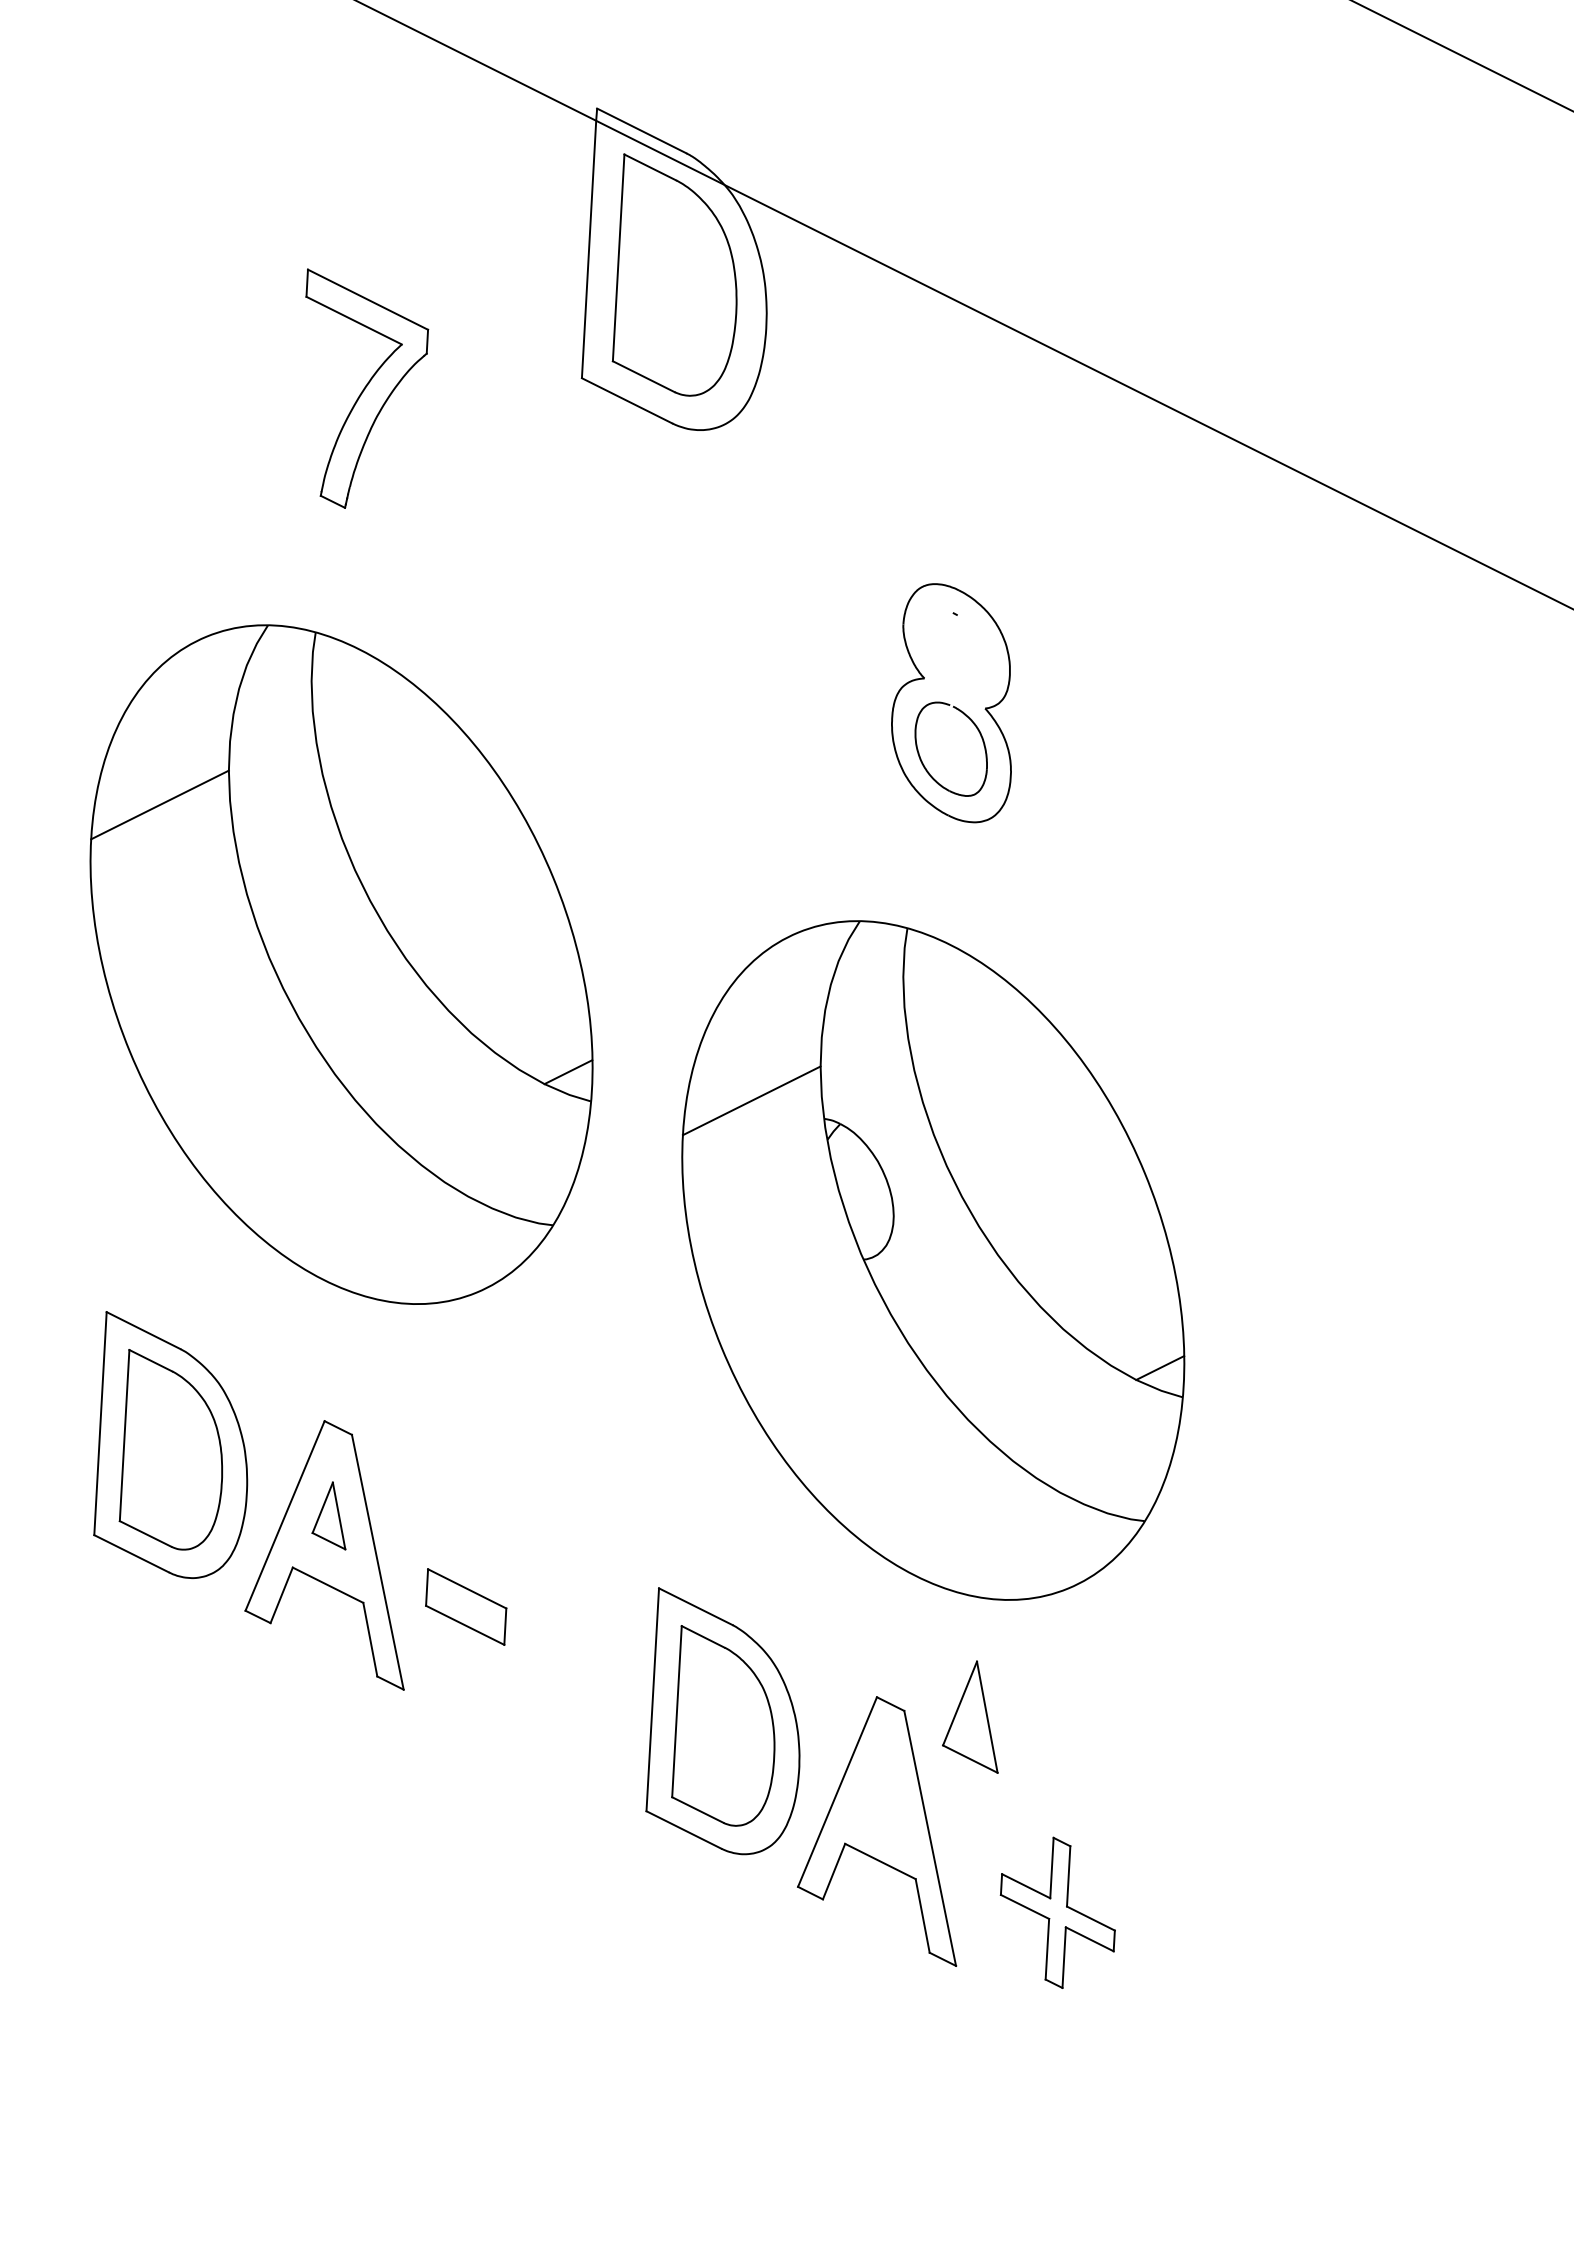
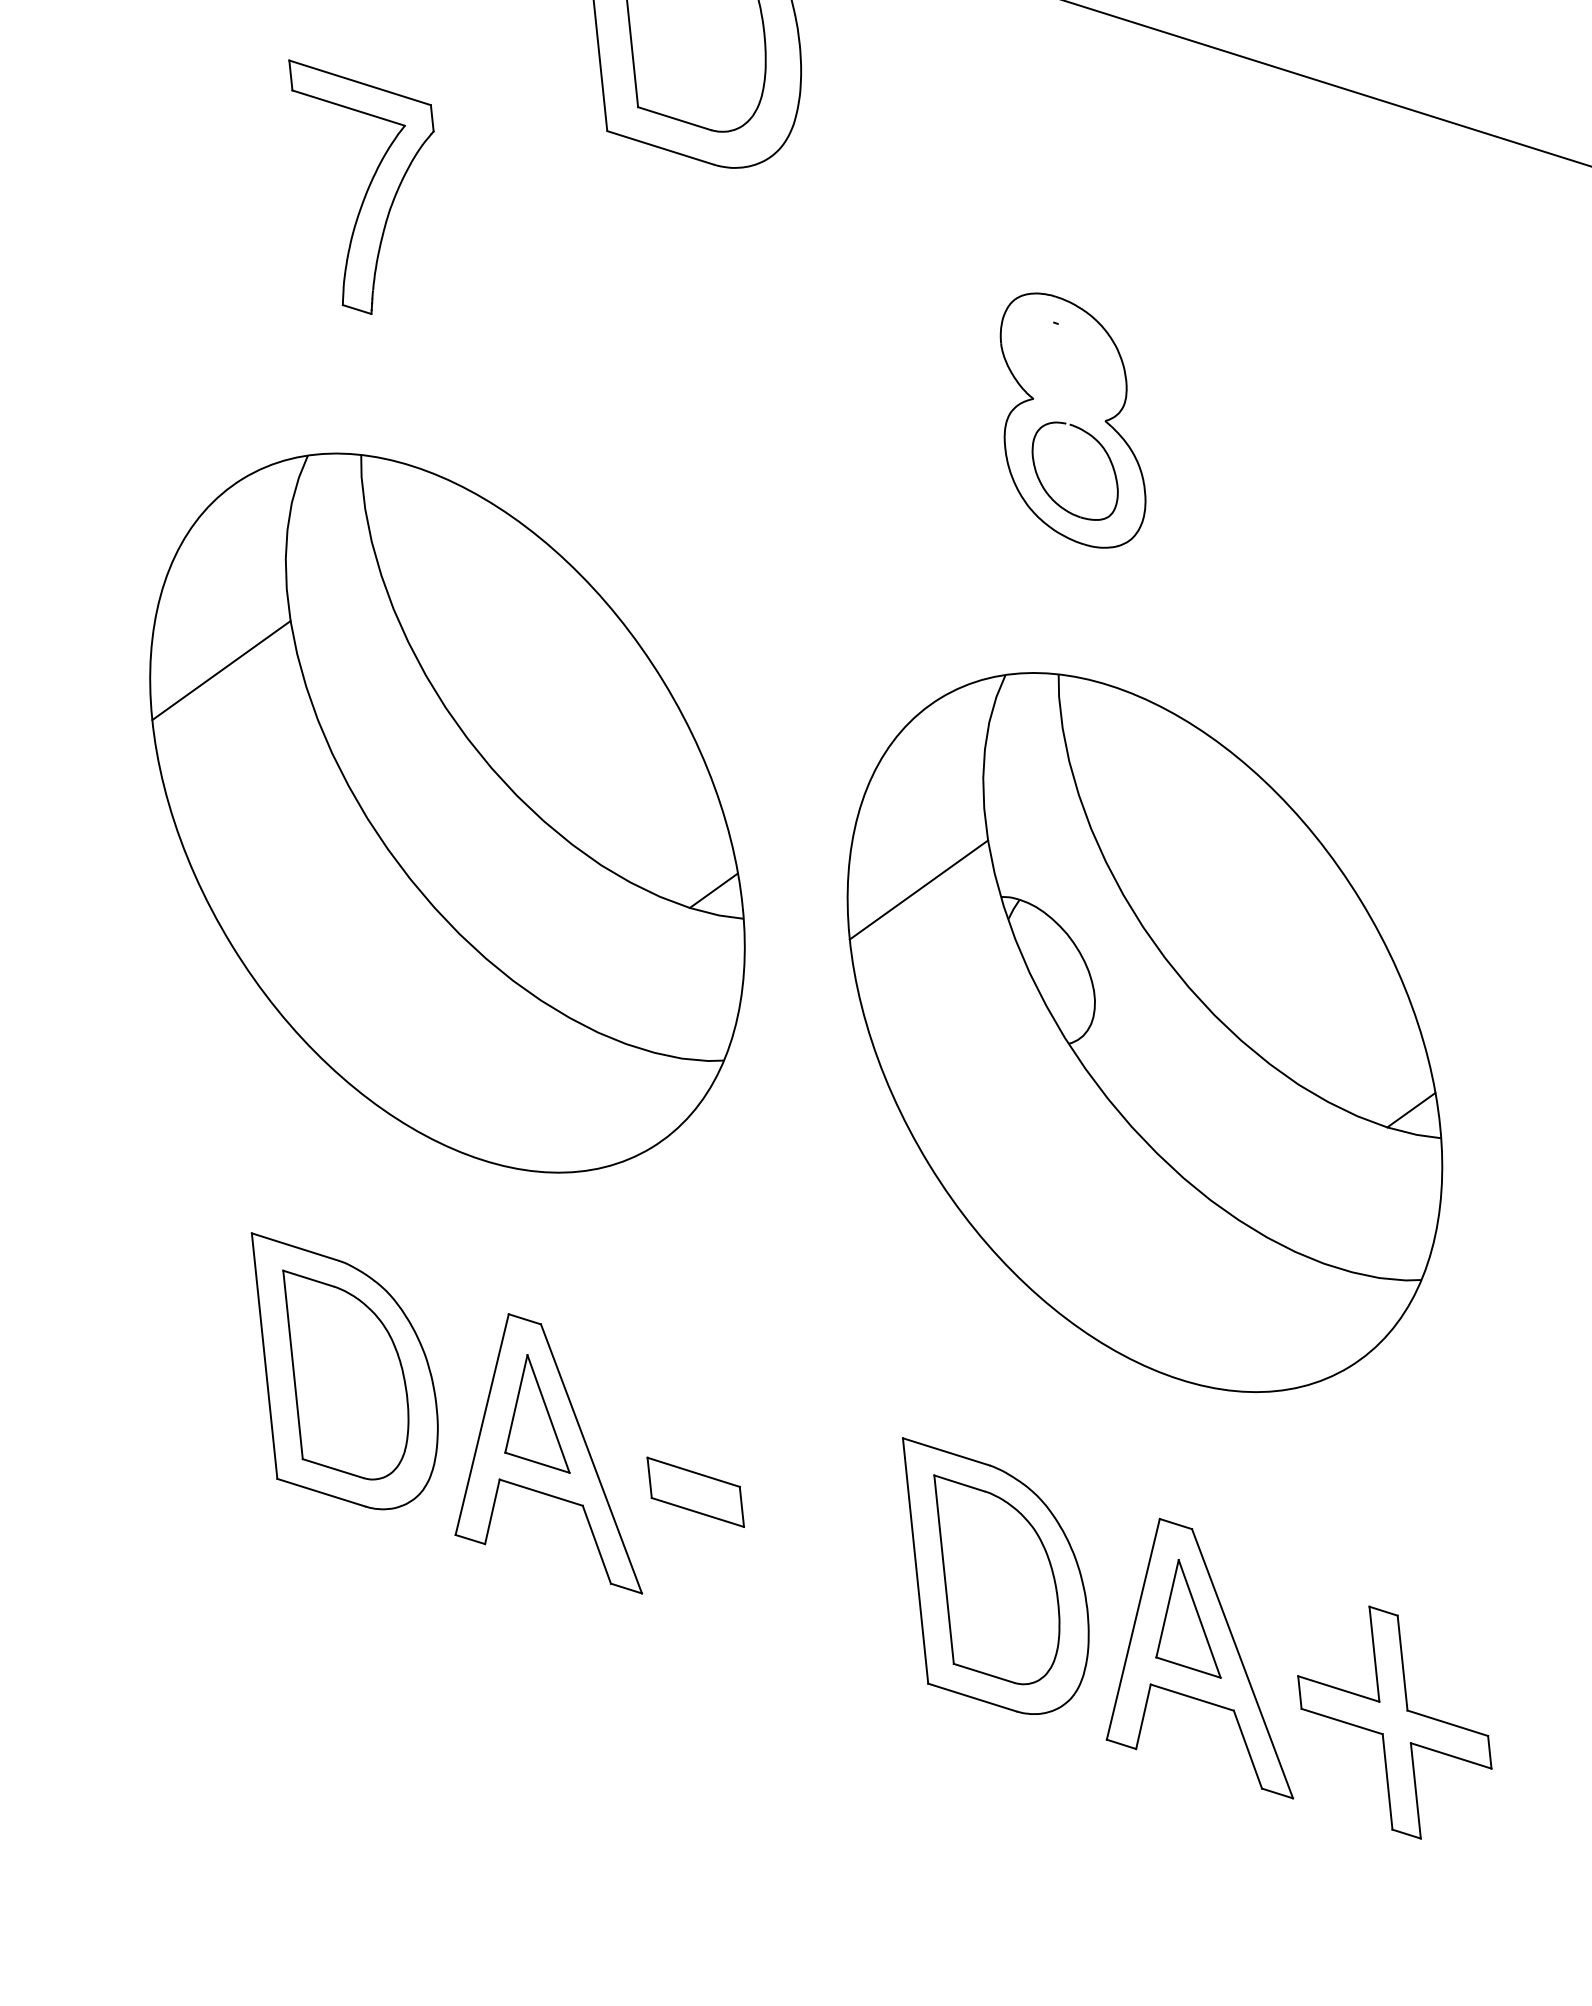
part: (328, 1515) -> (529, 1416), size x1.67
part: (970, 1716) -> (1181, 1621), moved
part: (1057, 1912) -> (1394, 1722), size x1.43

